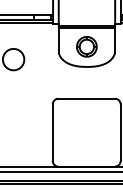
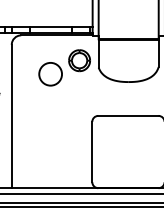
part: (86, 46) -> (79, 60), moved

